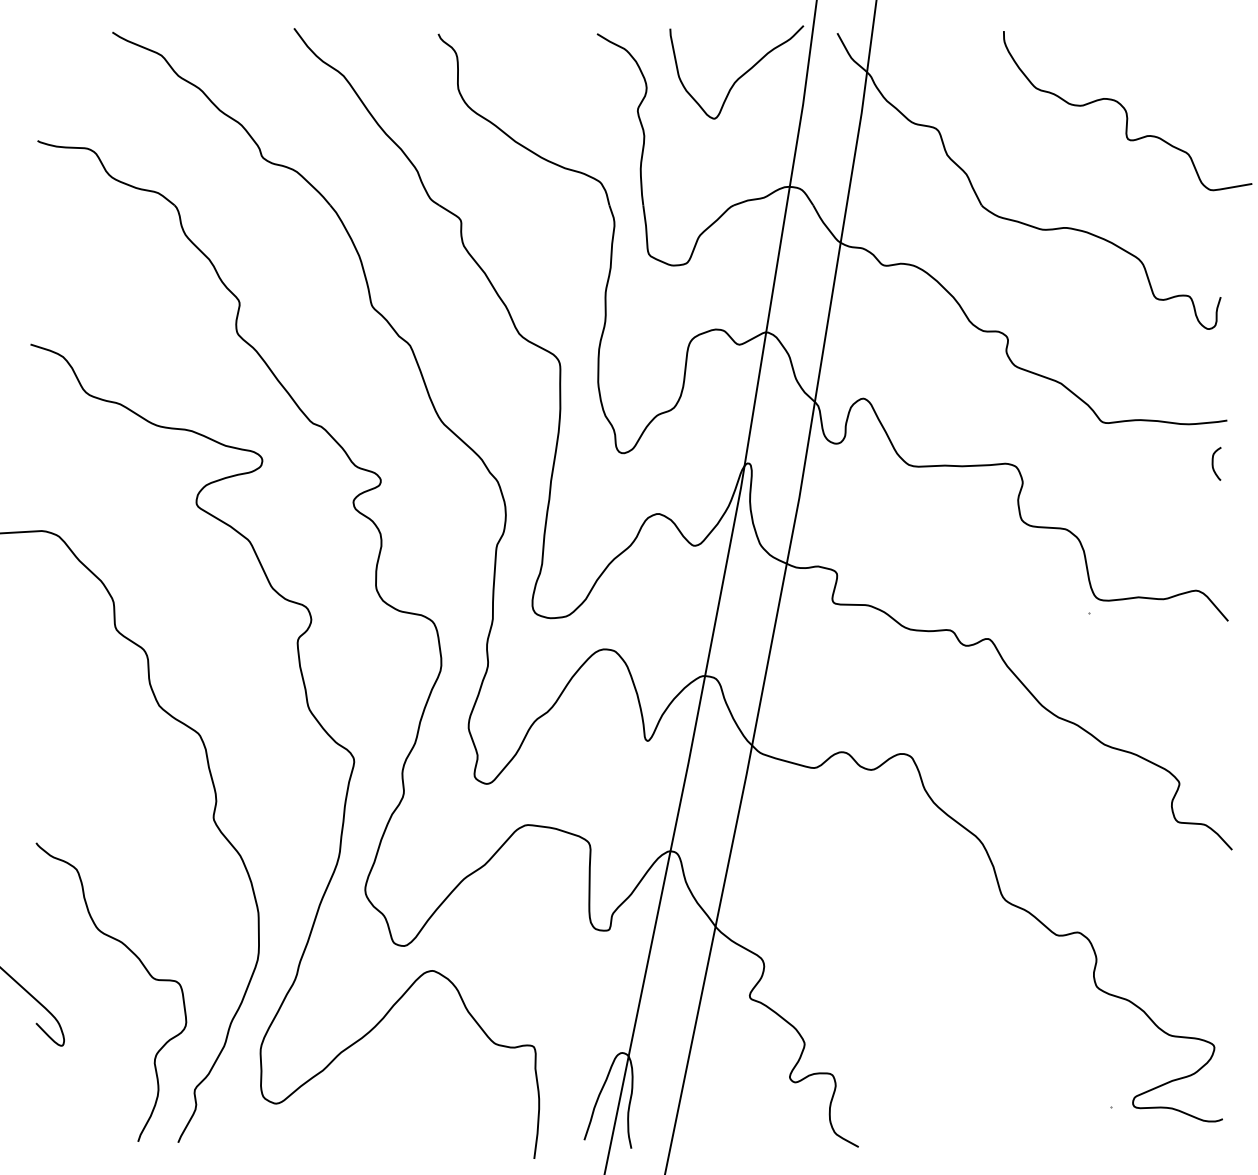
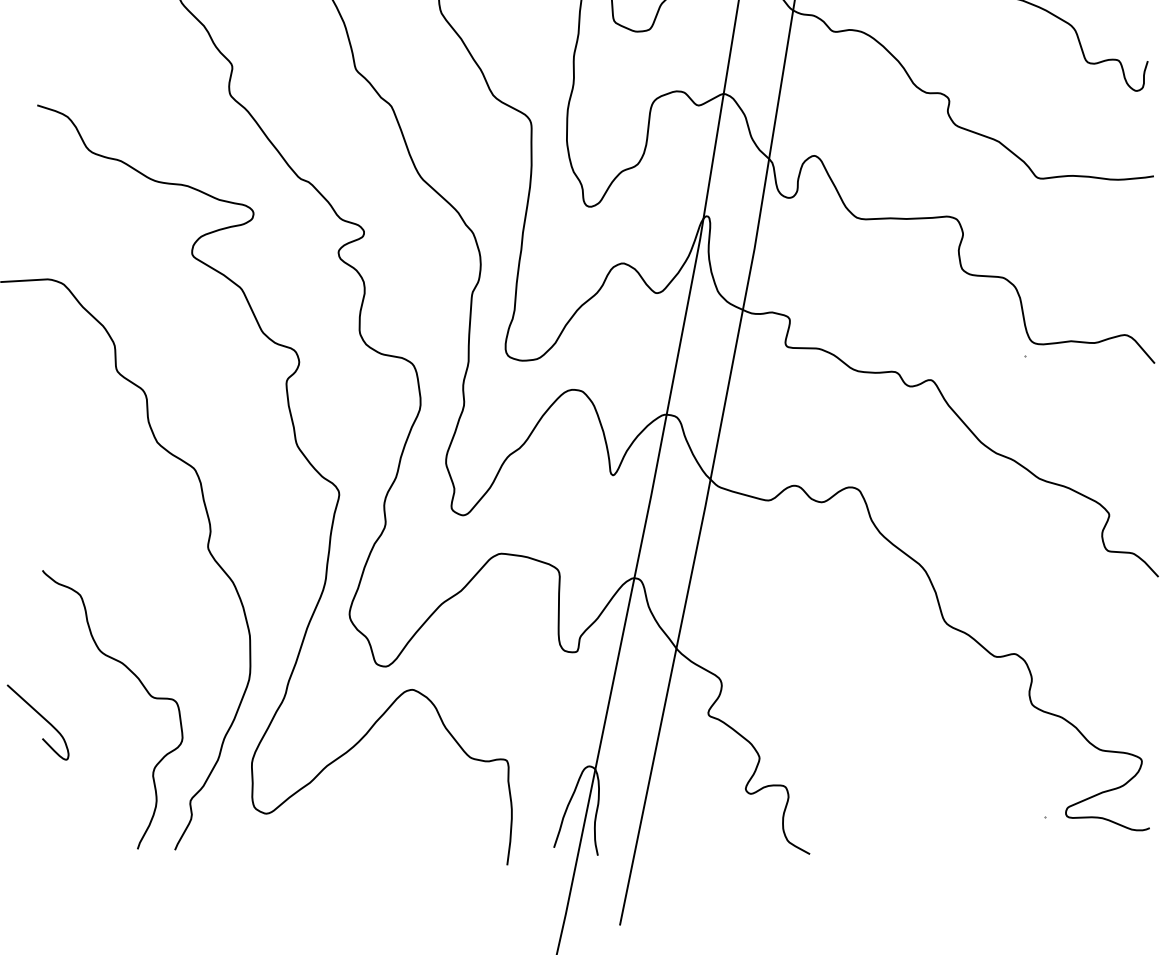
curve: (1213, 463) -> (1141, 216), removed

